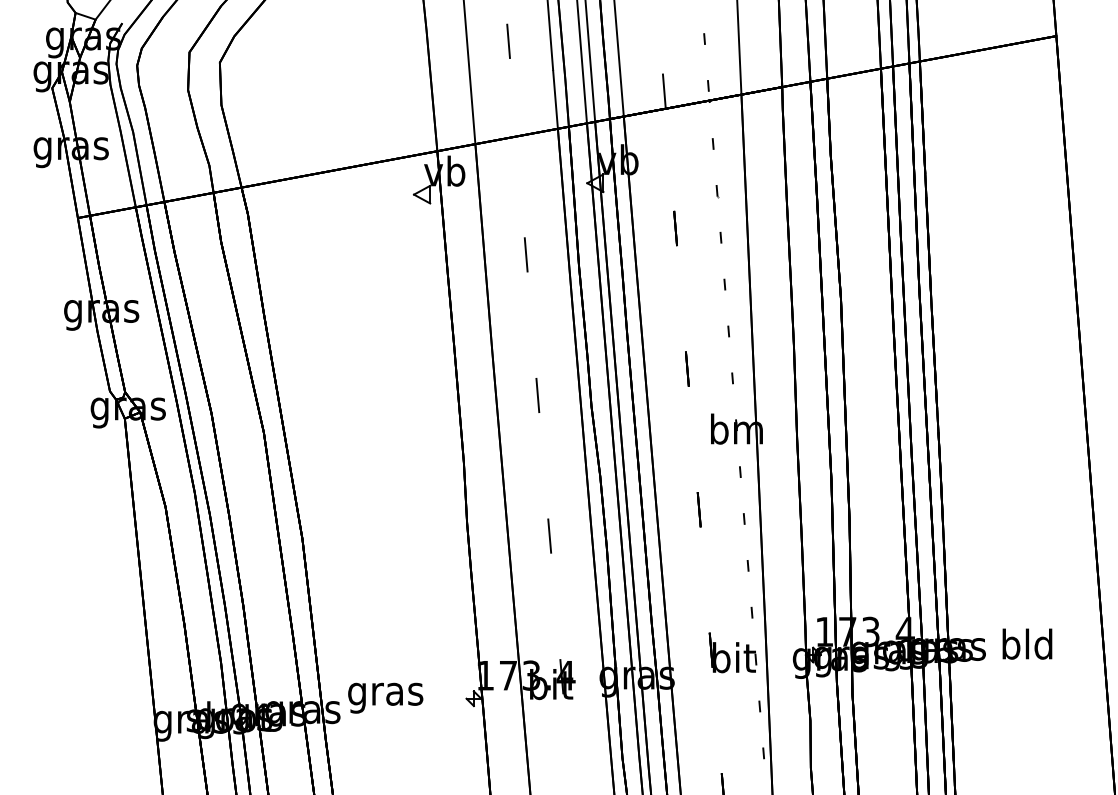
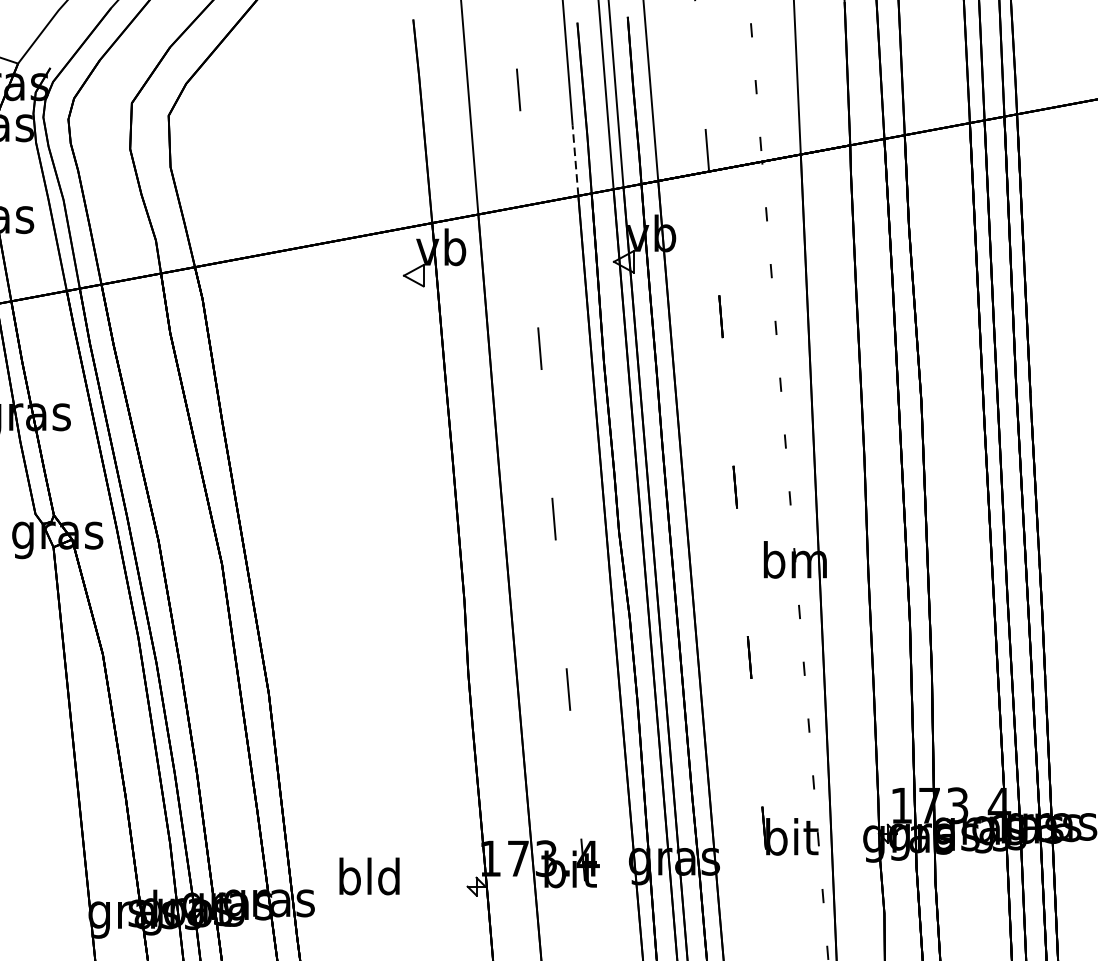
line: (555, 99) -> (575, 160), solid -> dashed
text: (385, 693) -> (369, 880), gras -> bld

